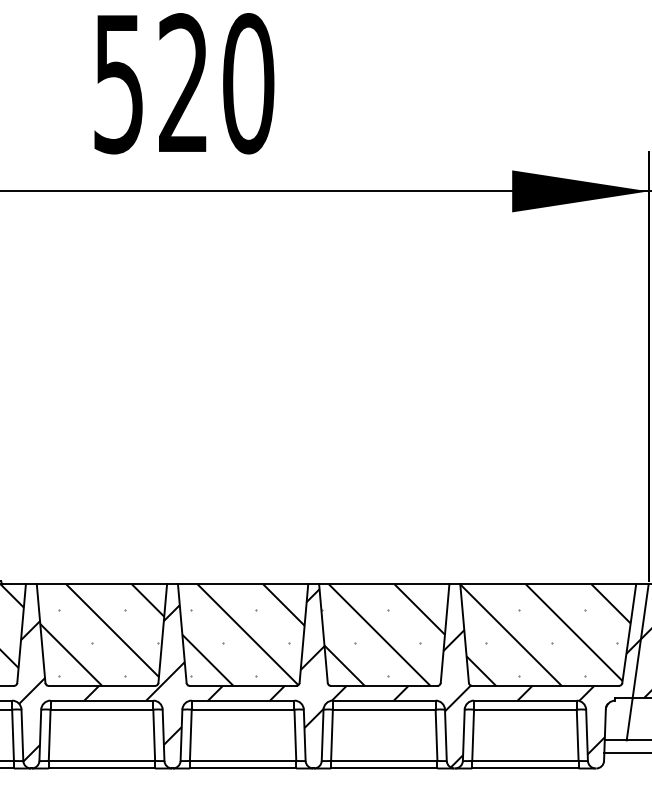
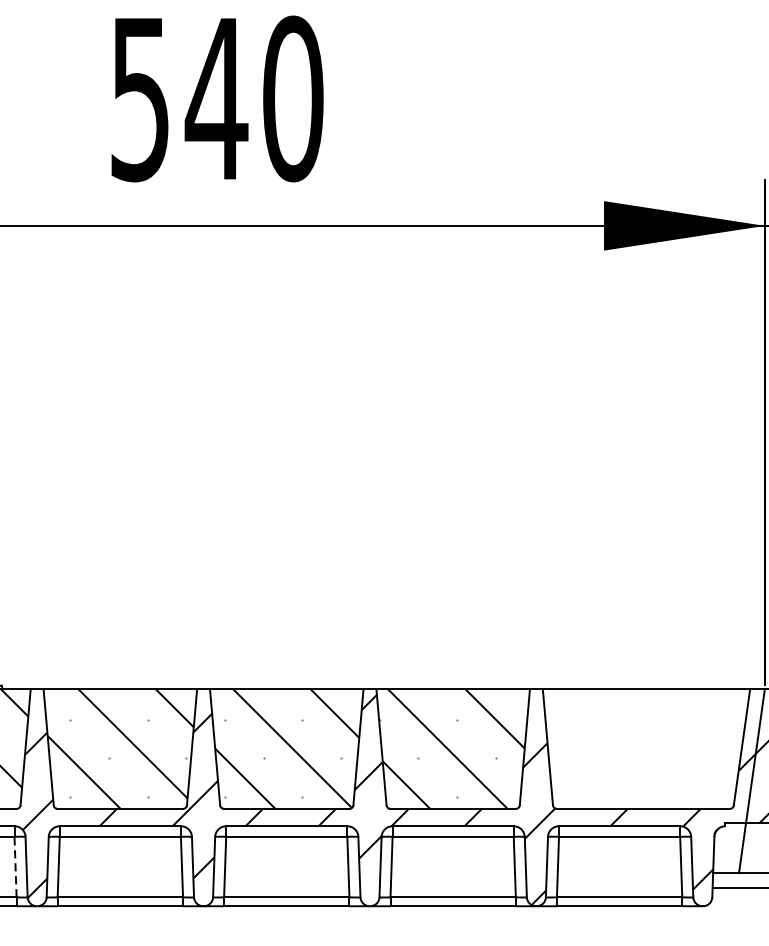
text: (183, 82) -> (216, 97), 520 -> 540
hatch: (545, 634) -> (643, 748), removed
line: (13, 735) -> (16, 867), solid -> dashed

